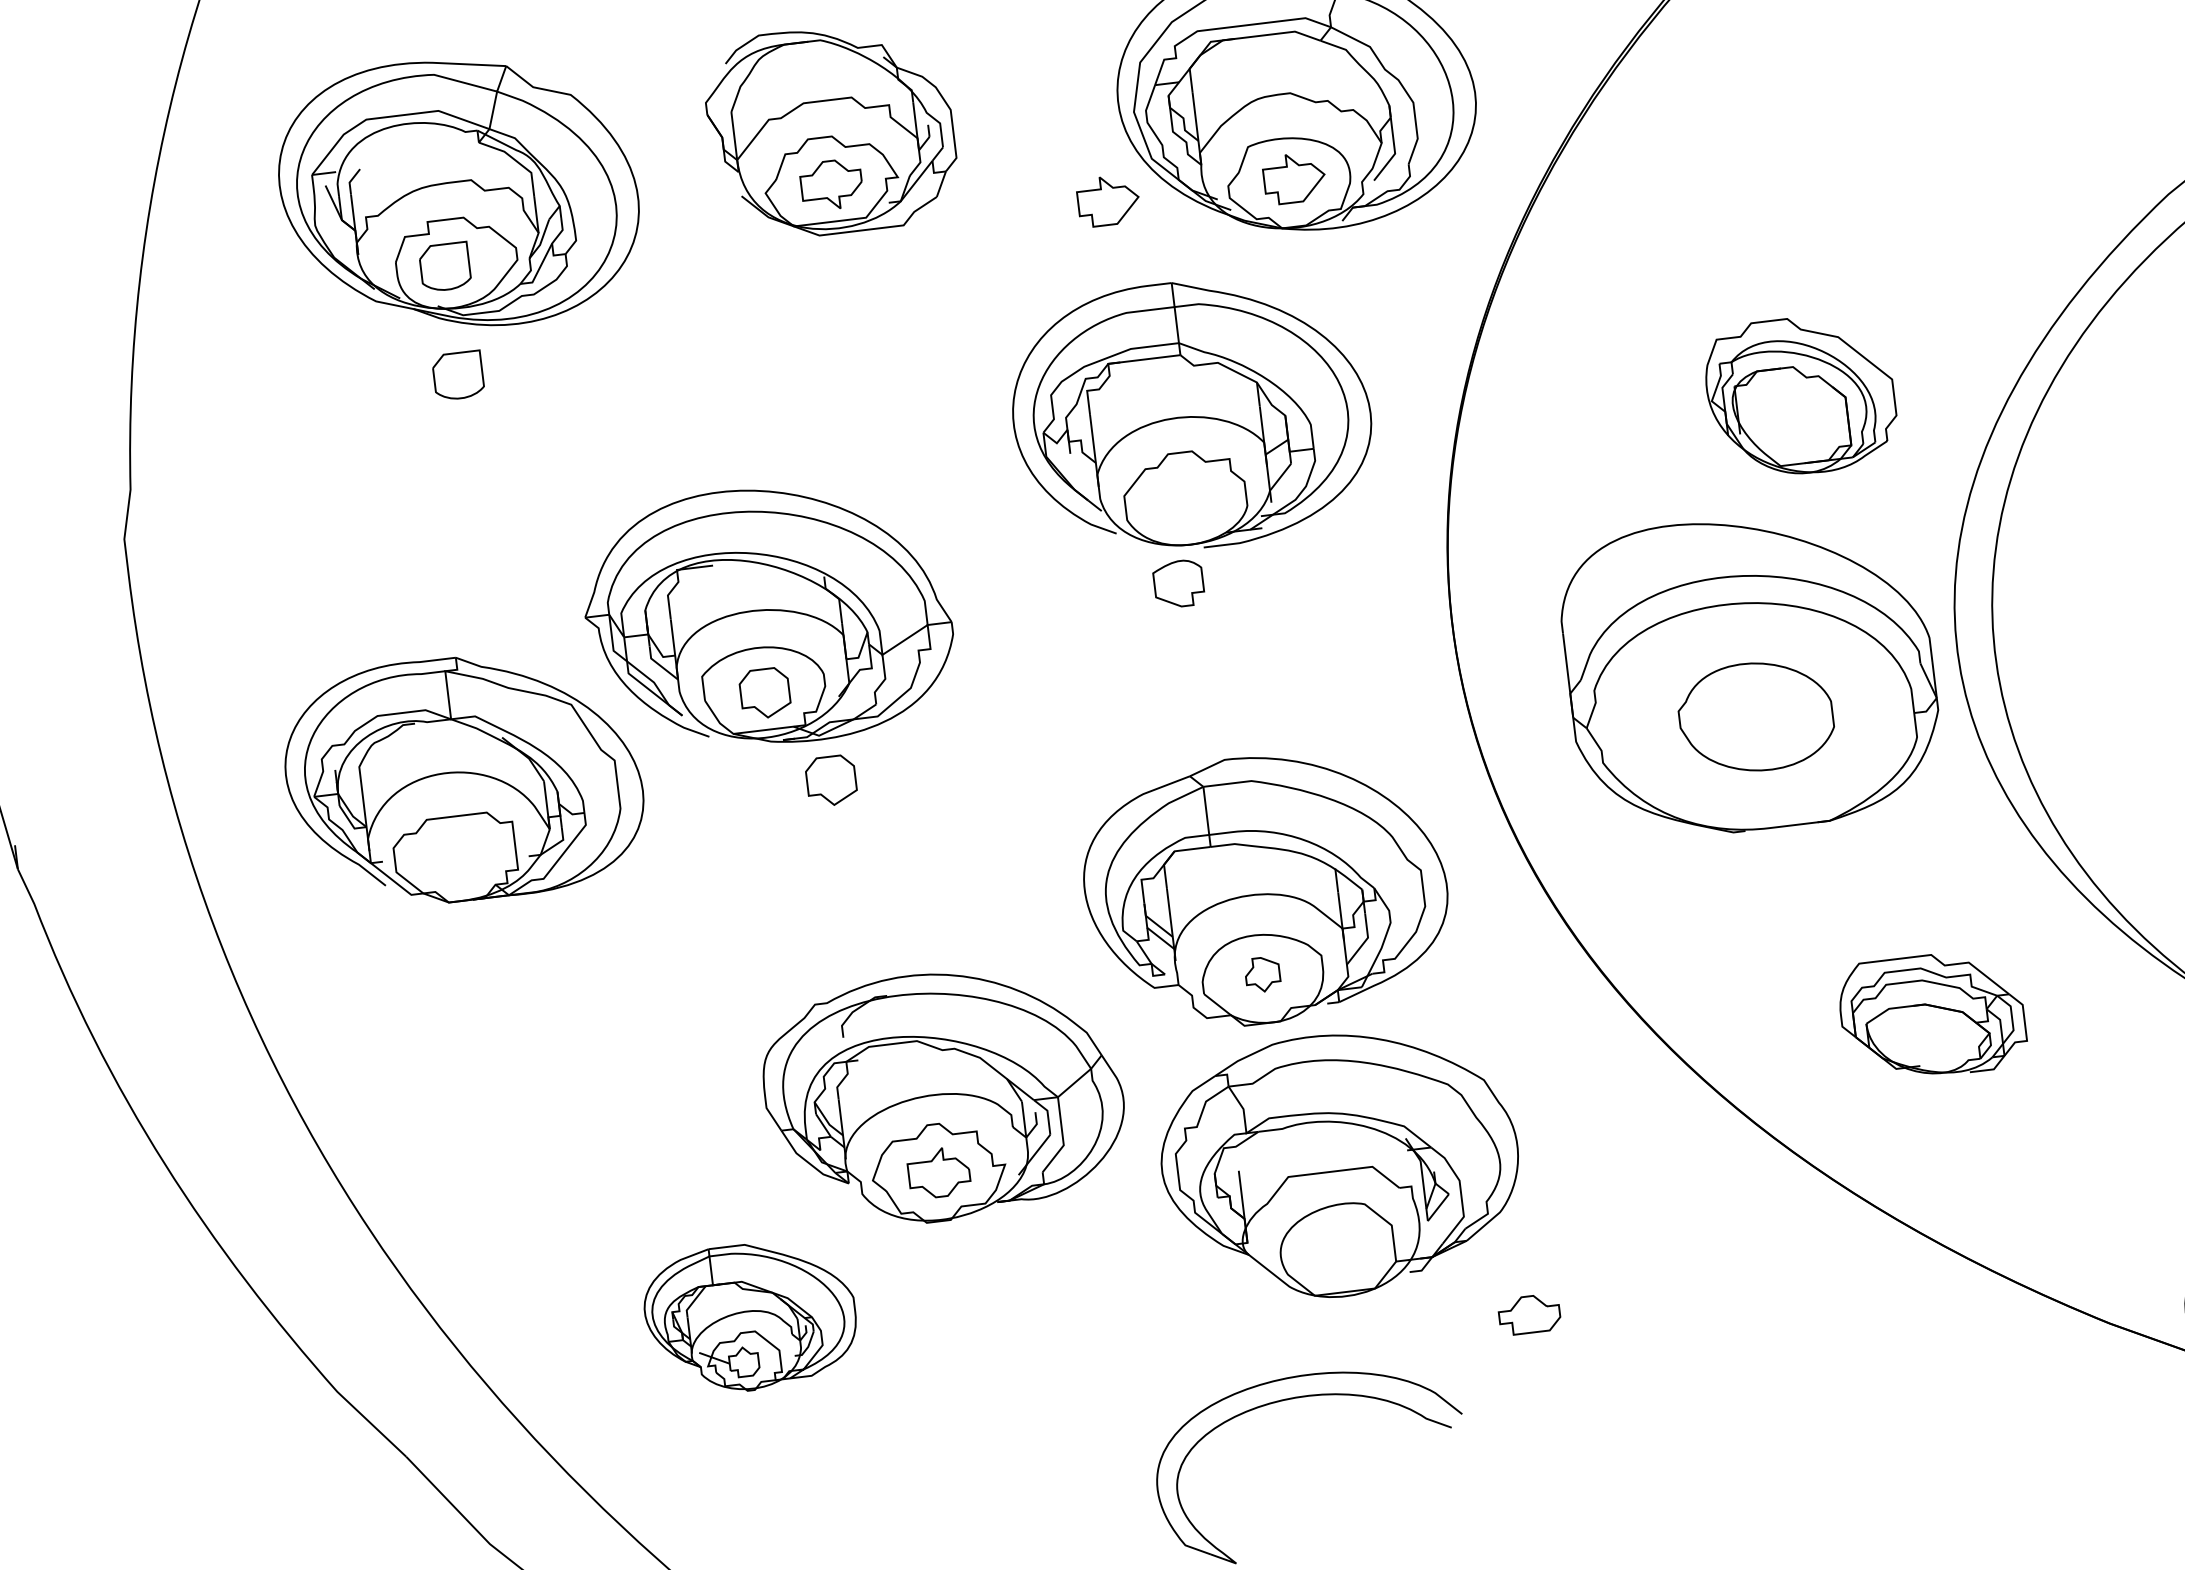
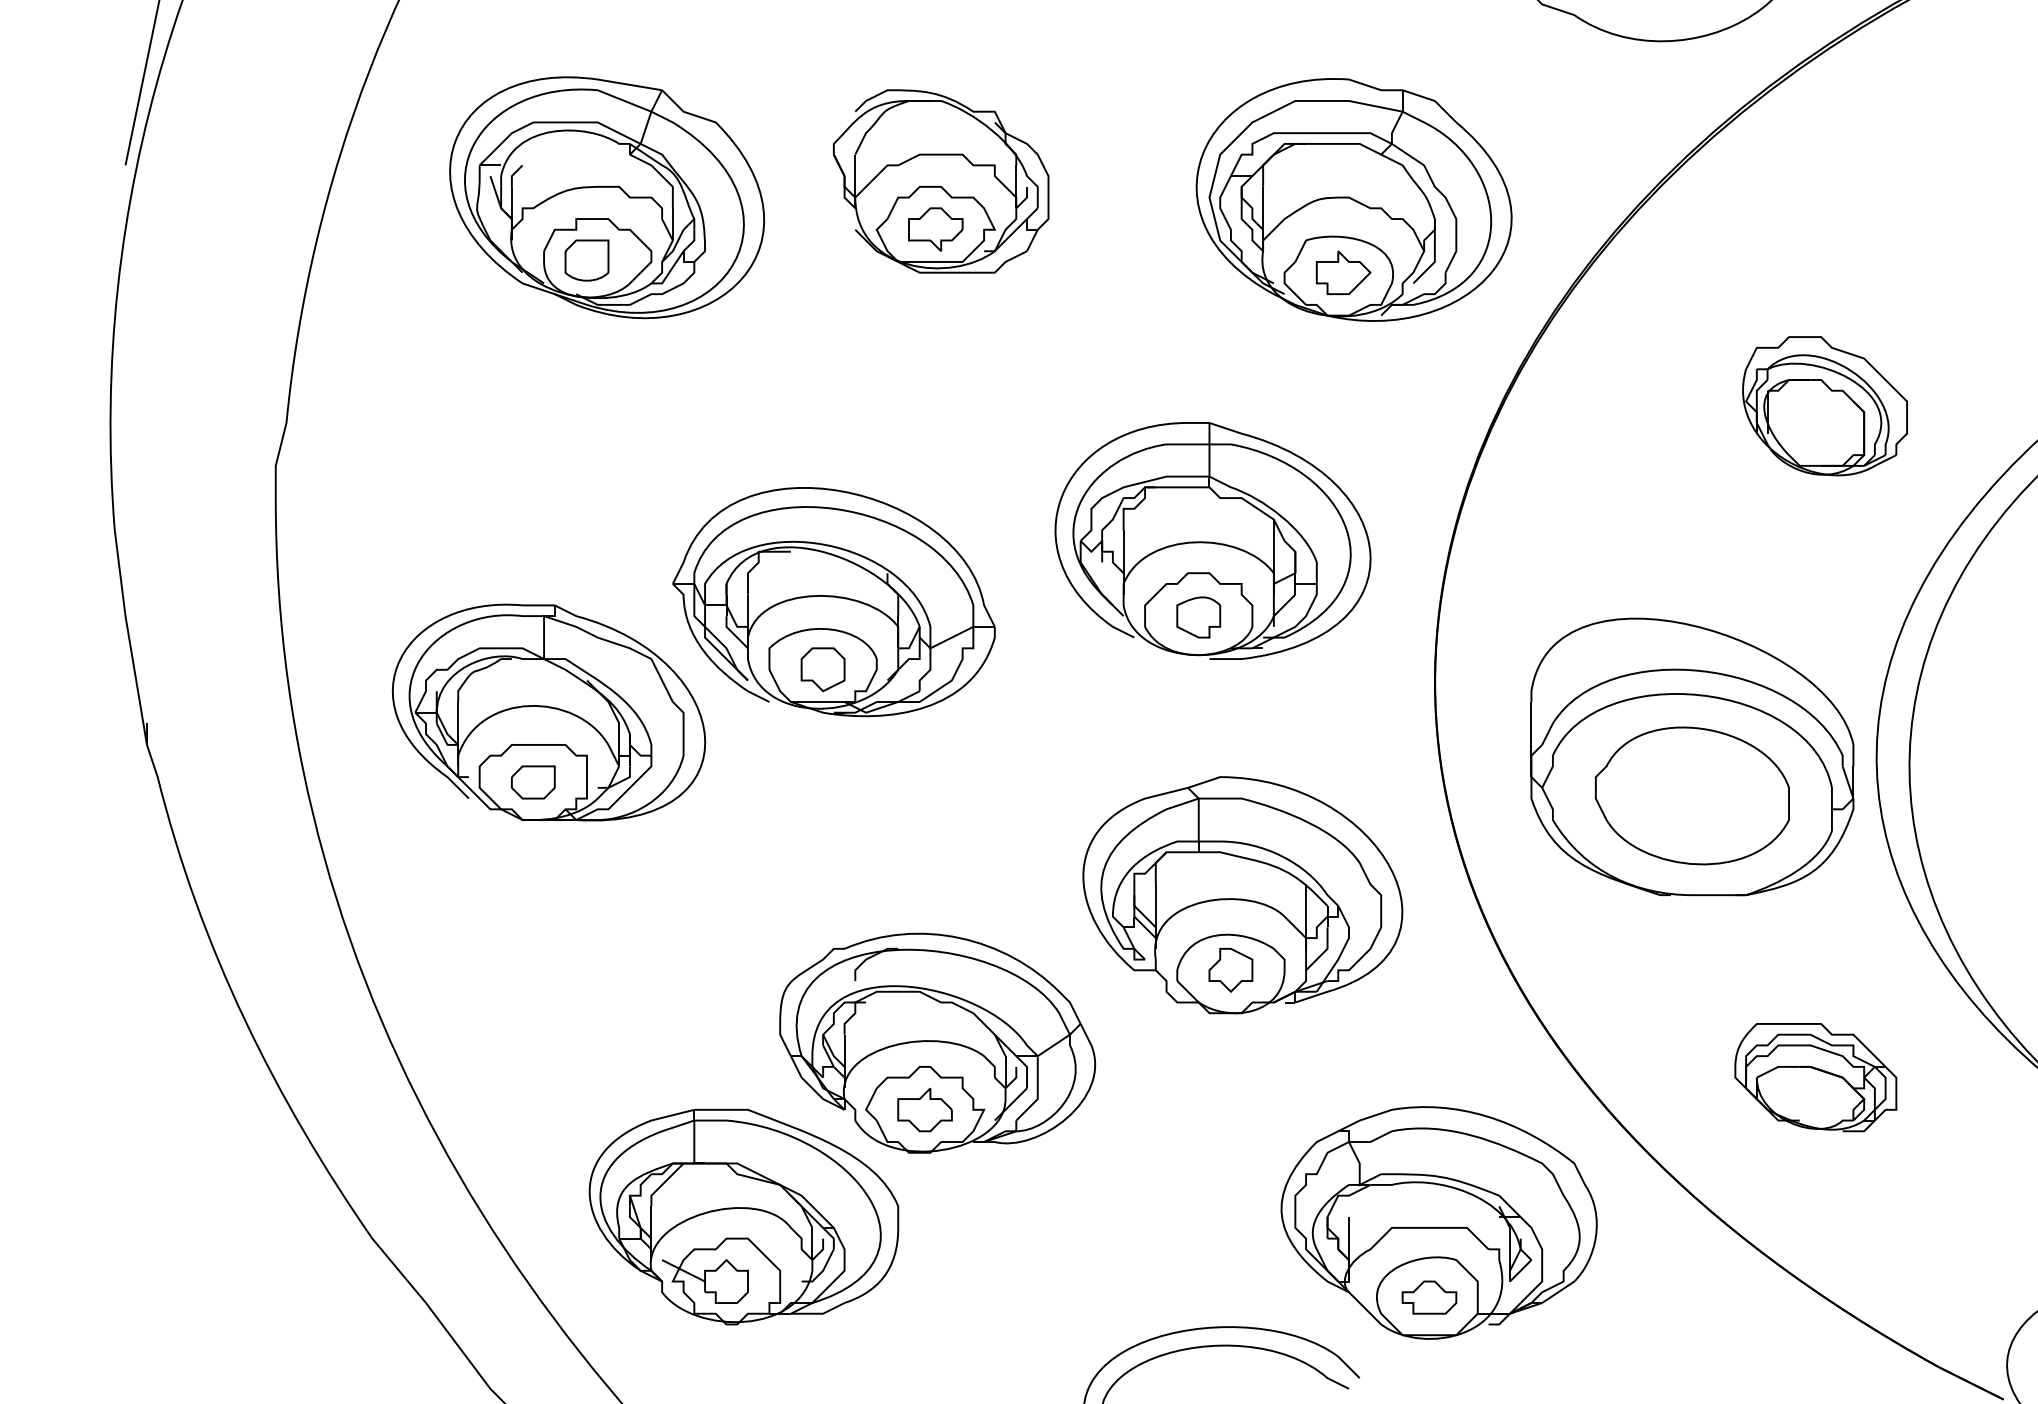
part: (1108, 200) -> (1177, 272), removed
part: (457, 375) -> (586, 357), removed
part: (1800, 396) -> (1824, 406), moved
part: (1191, 414) -> (1212, 540), moved
part: (1756, 716) -> (1692, 795), size x1.43
part: (830, 780) -> (871, 753), removed
part: (456, 859) -> (533, 782), added
part: (1262, 974) -> (1230, 969), size x1.43
part: (1339, 1164) -> (1438, 1222), moved
part: (750, 1316) -> (743, 1216), size x1.67

